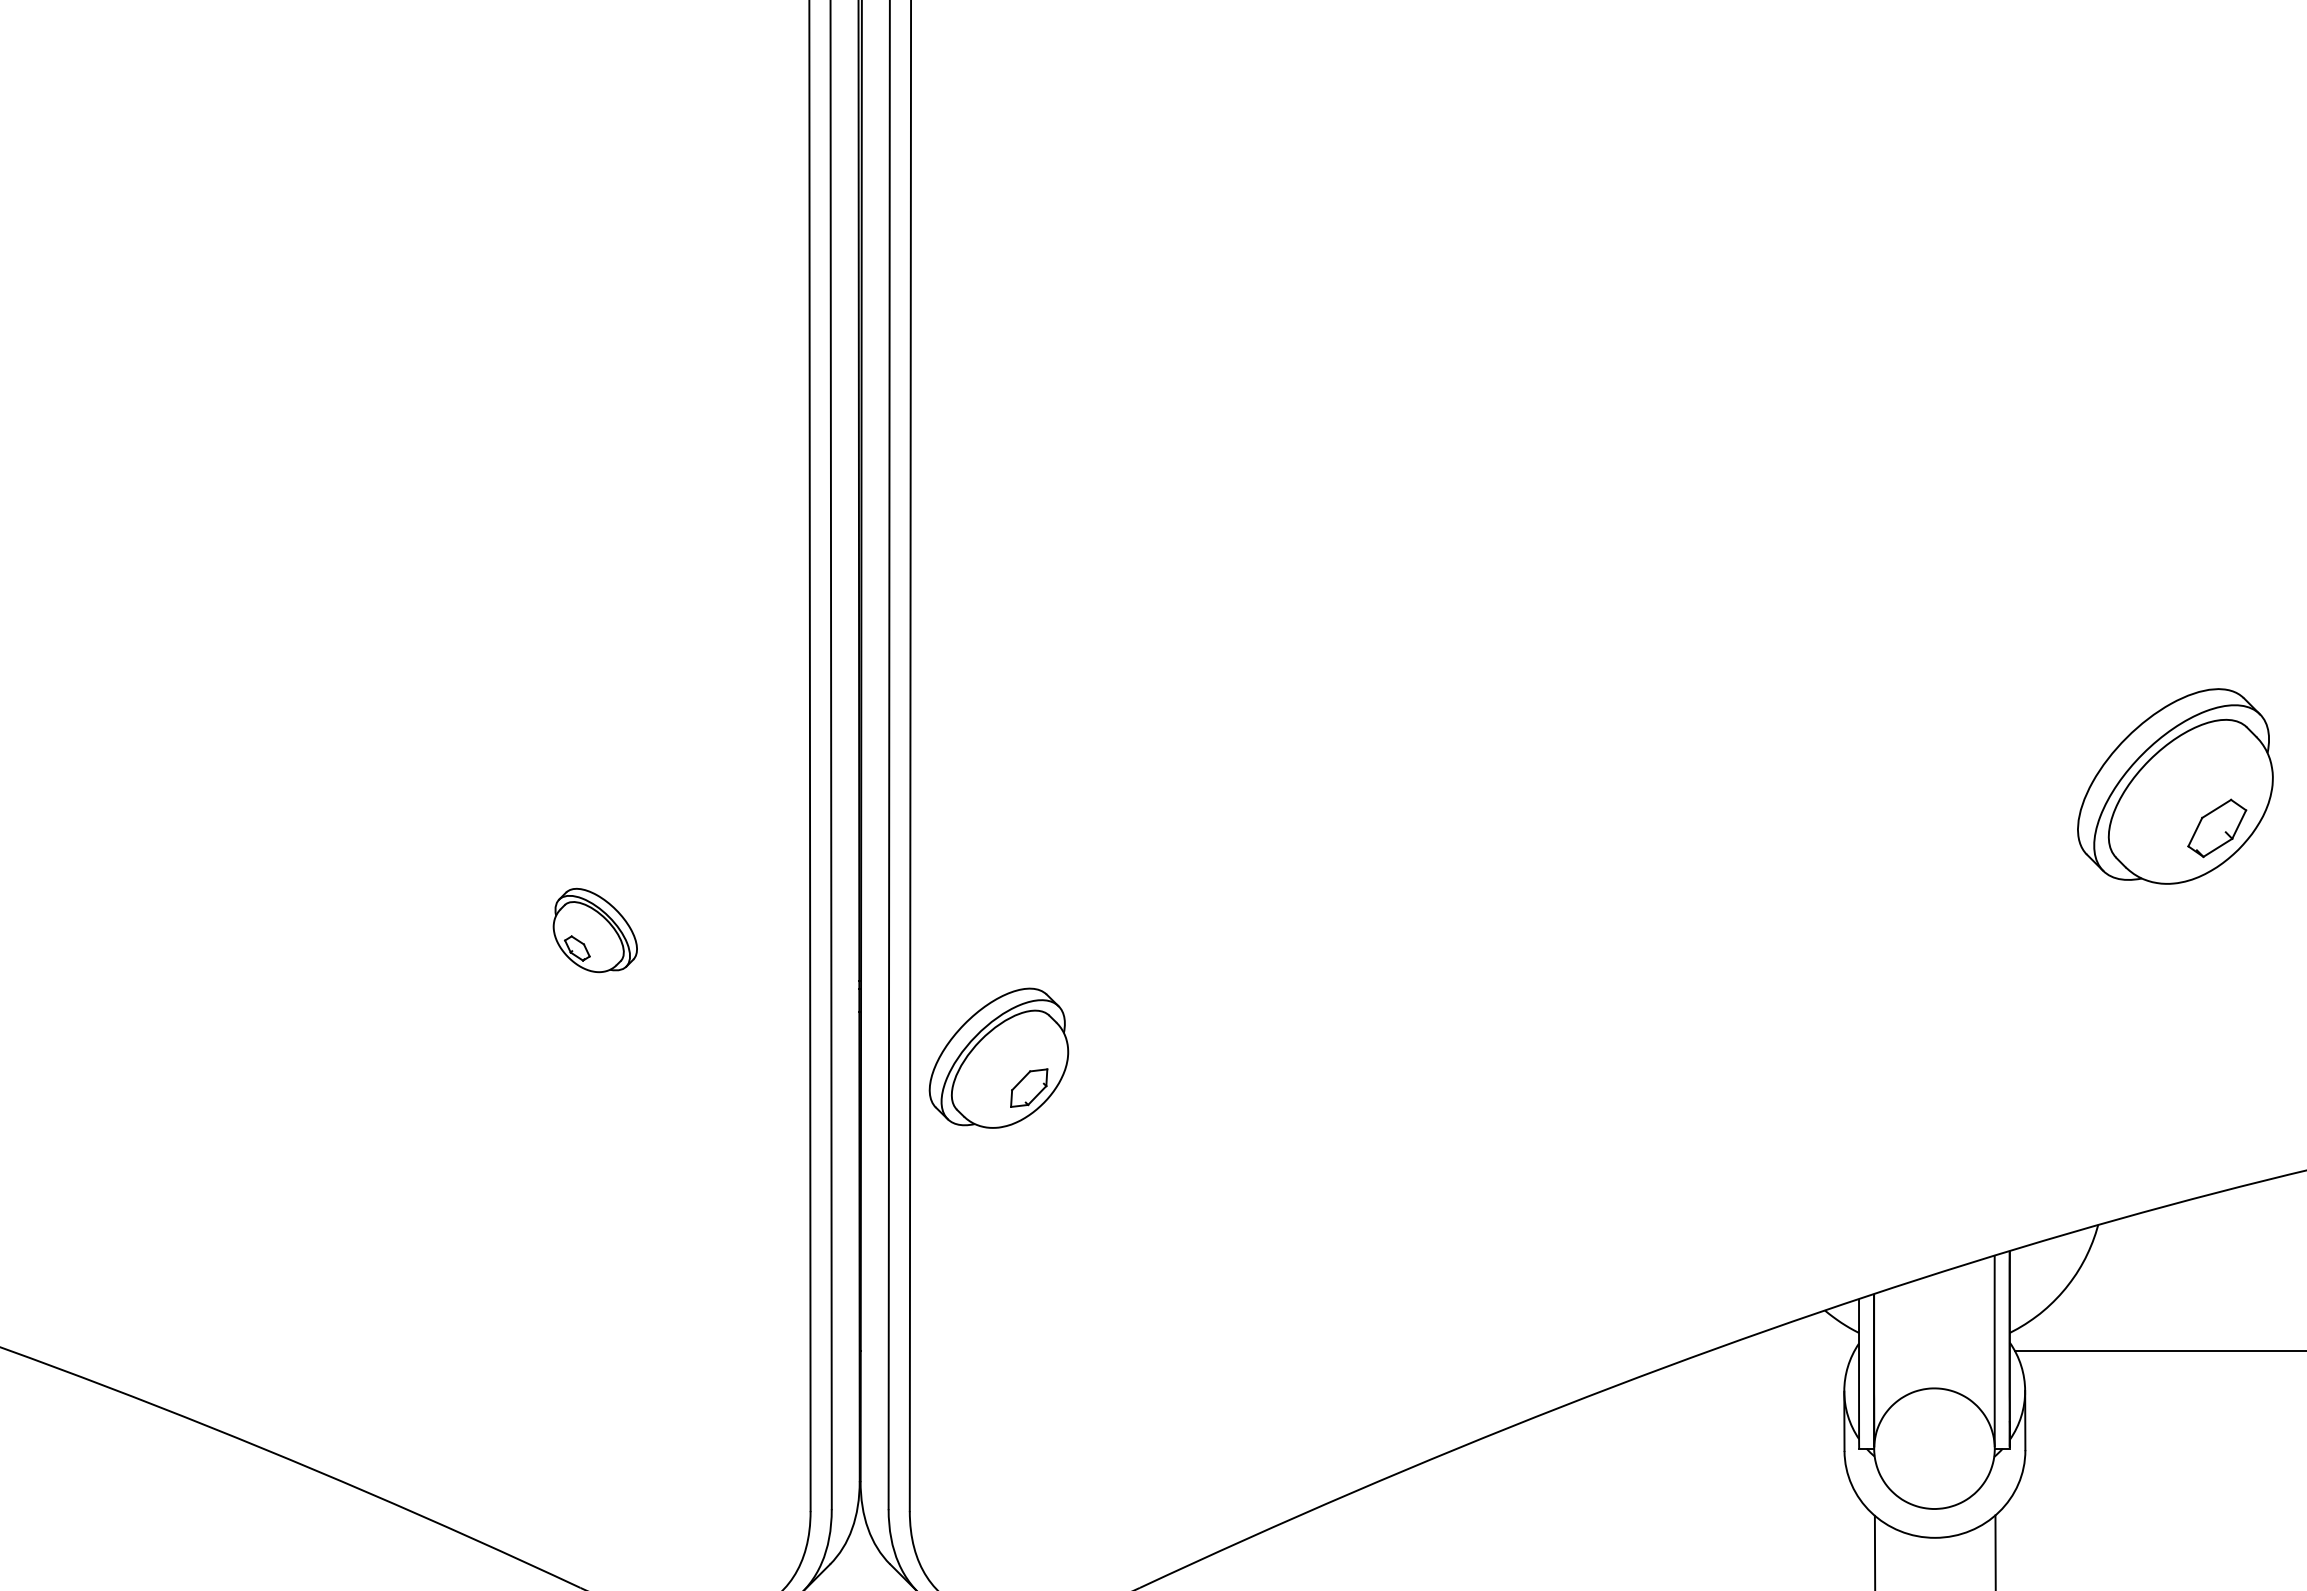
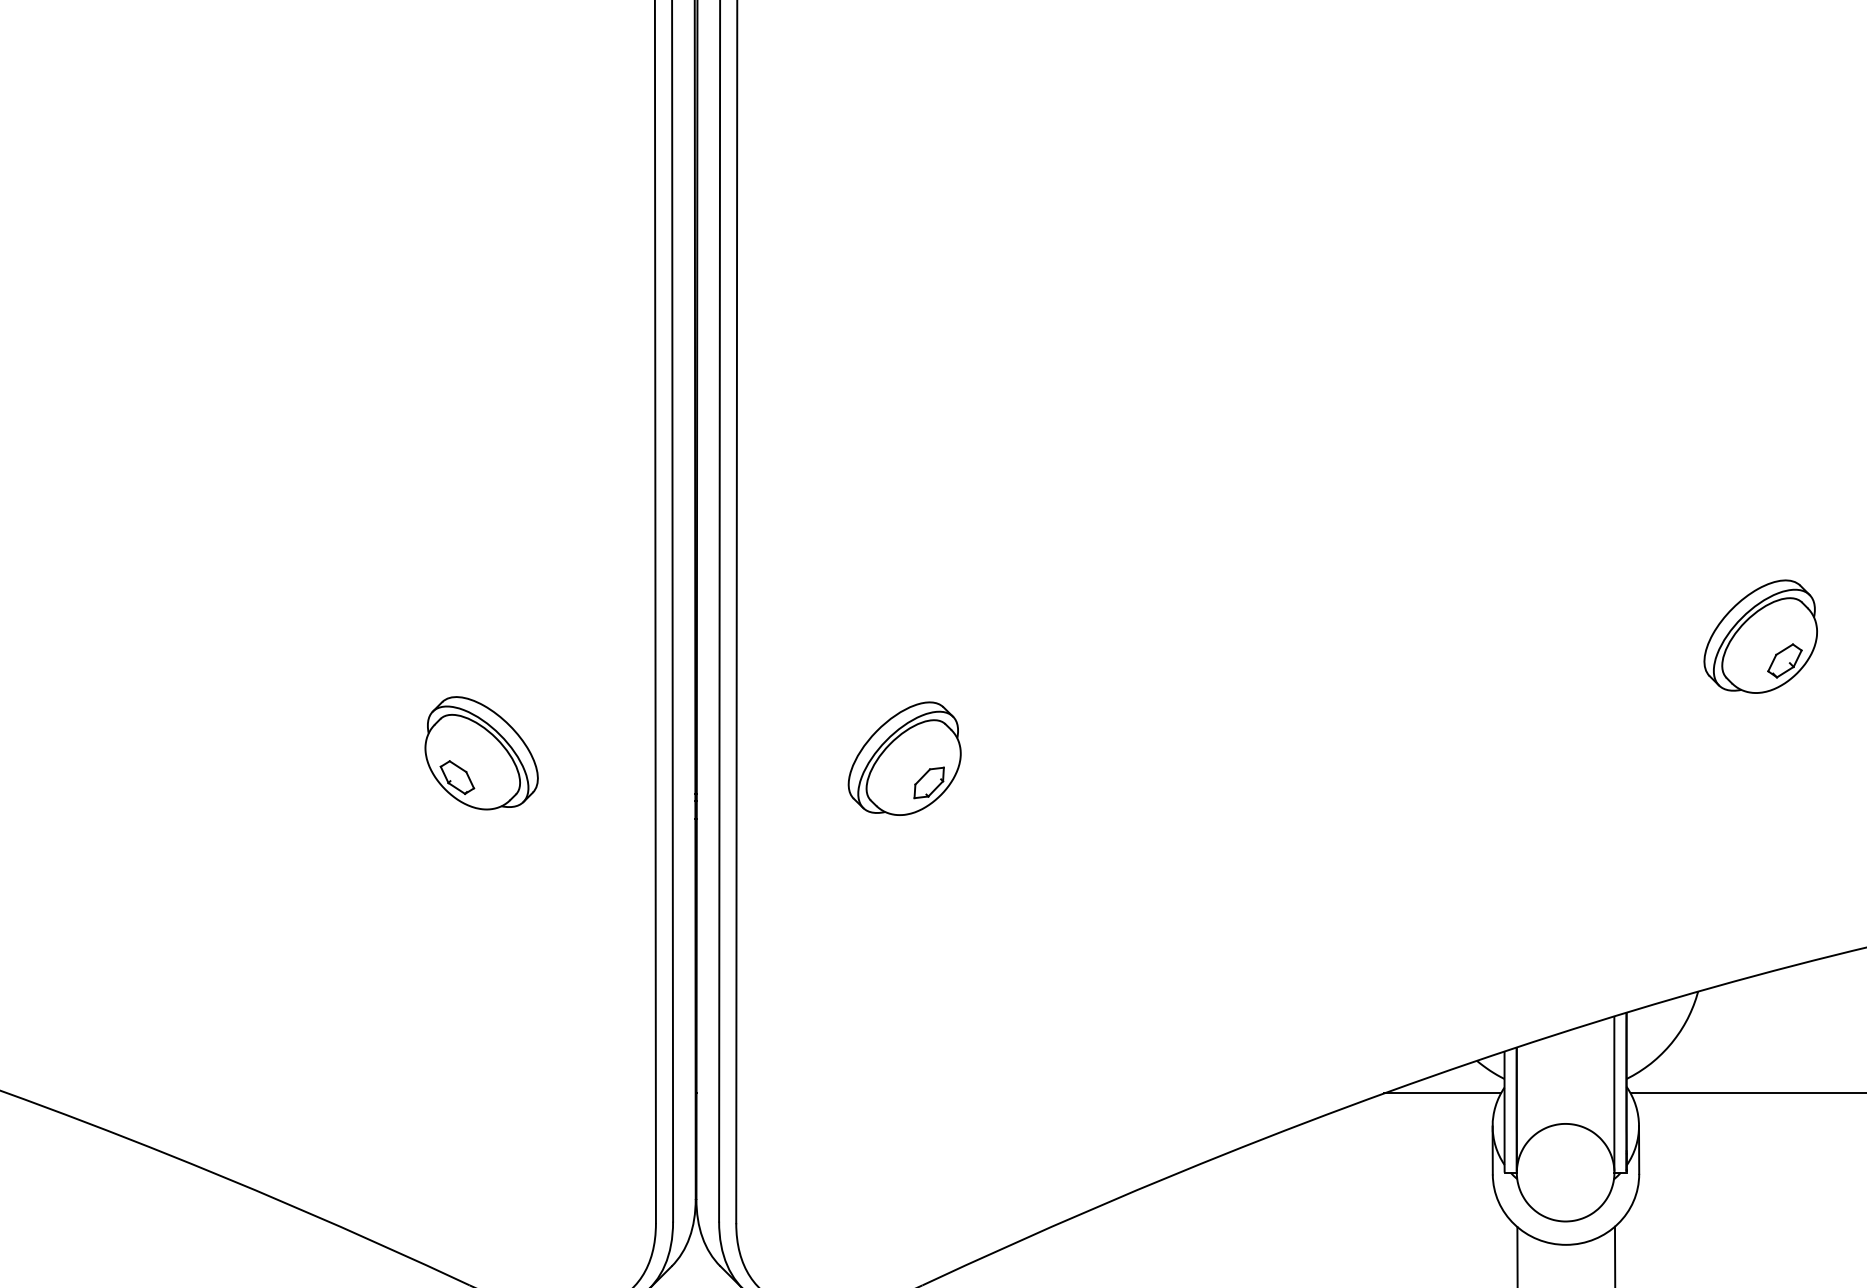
part: (2175, 786) -> (1760, 636), size x0.71
part: (595, 930) -> (481, 753), size x1.67
part: (998, 1057) -> (904, 758), moved
line: (1782, 1350) -> (1442, 1093), added

